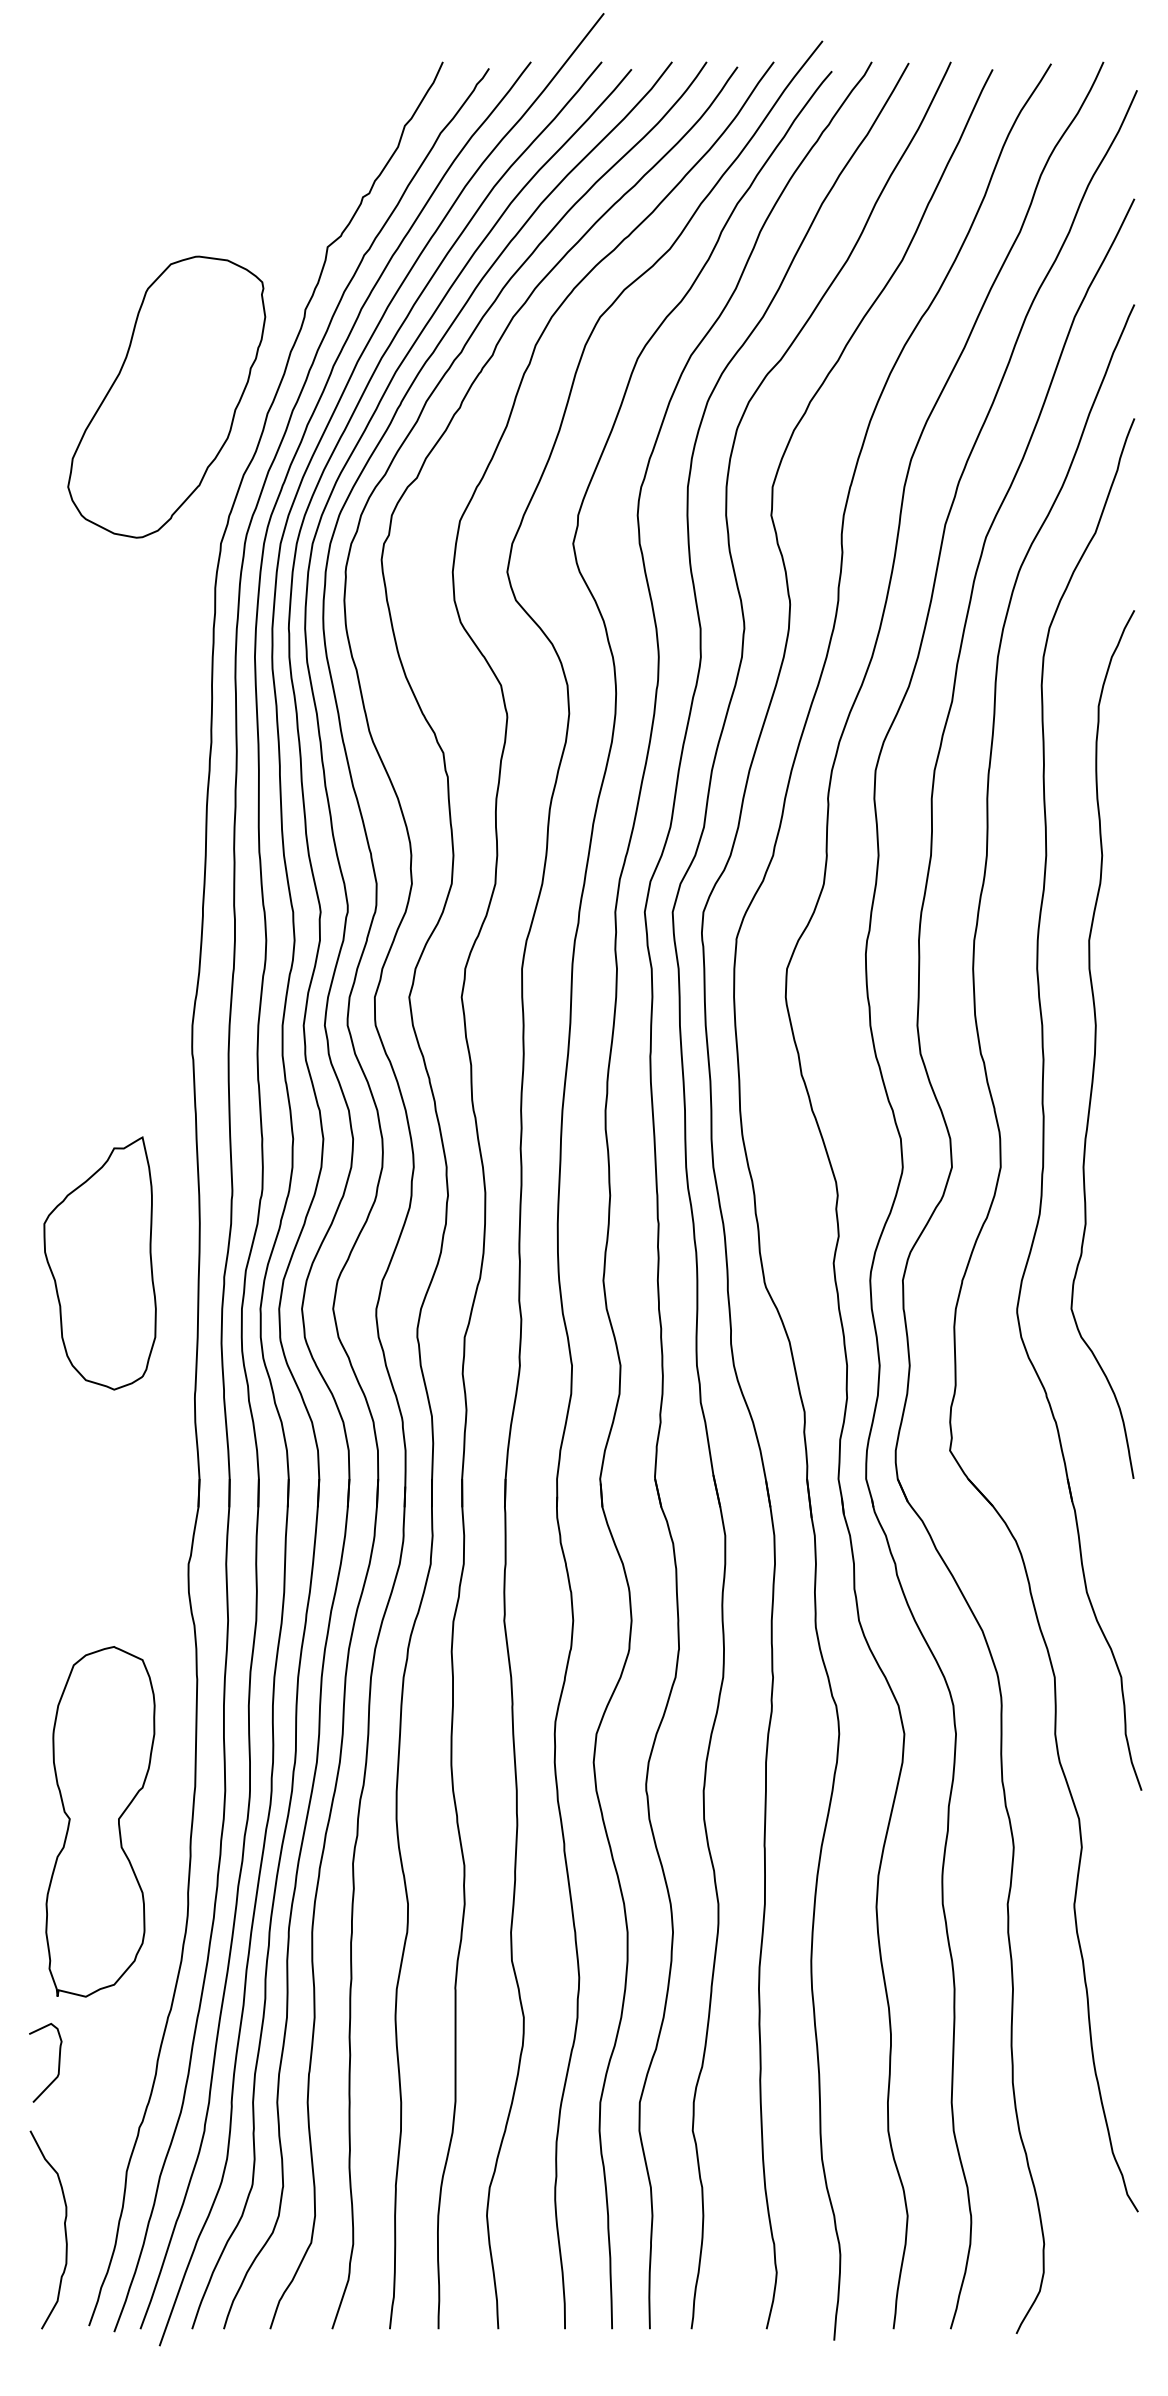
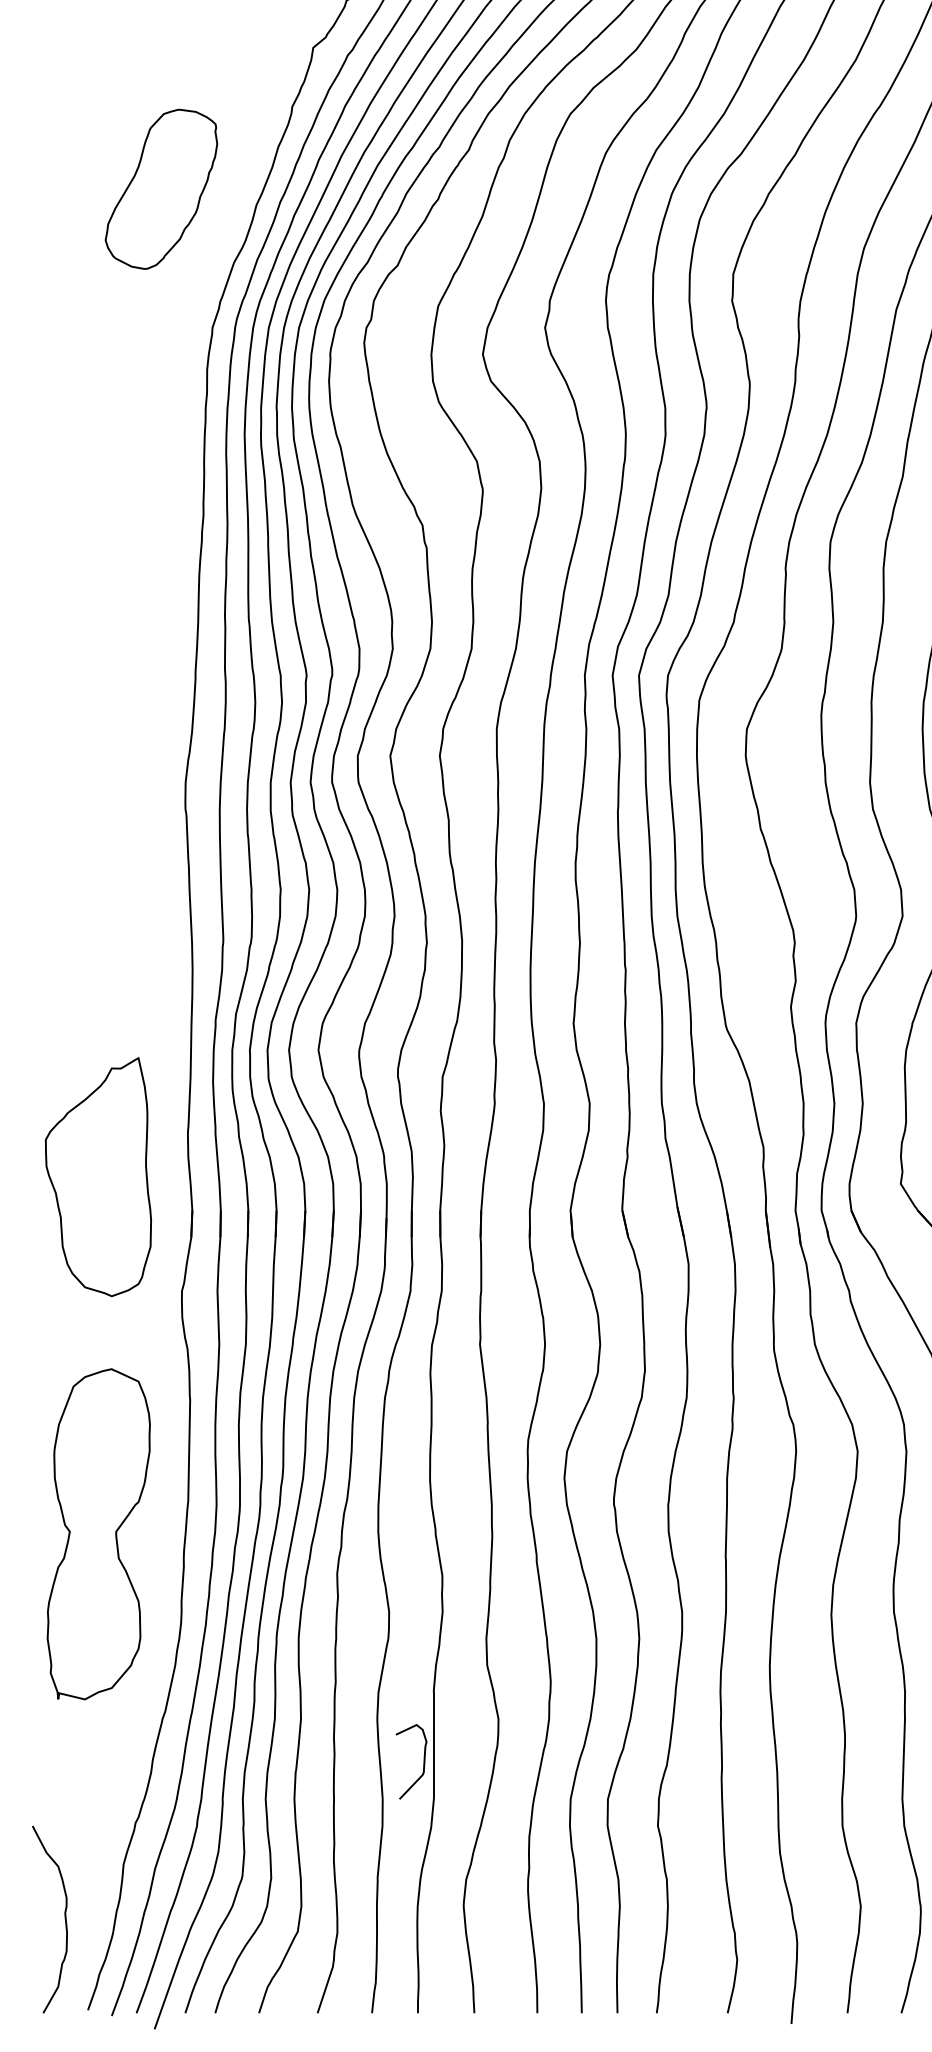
part: (166, 396) -> (161, 188), size x0.6
part: (99, 1263) -> (97, 1177), moved
curve: (58, 2062) -> (423, 1761), moved

